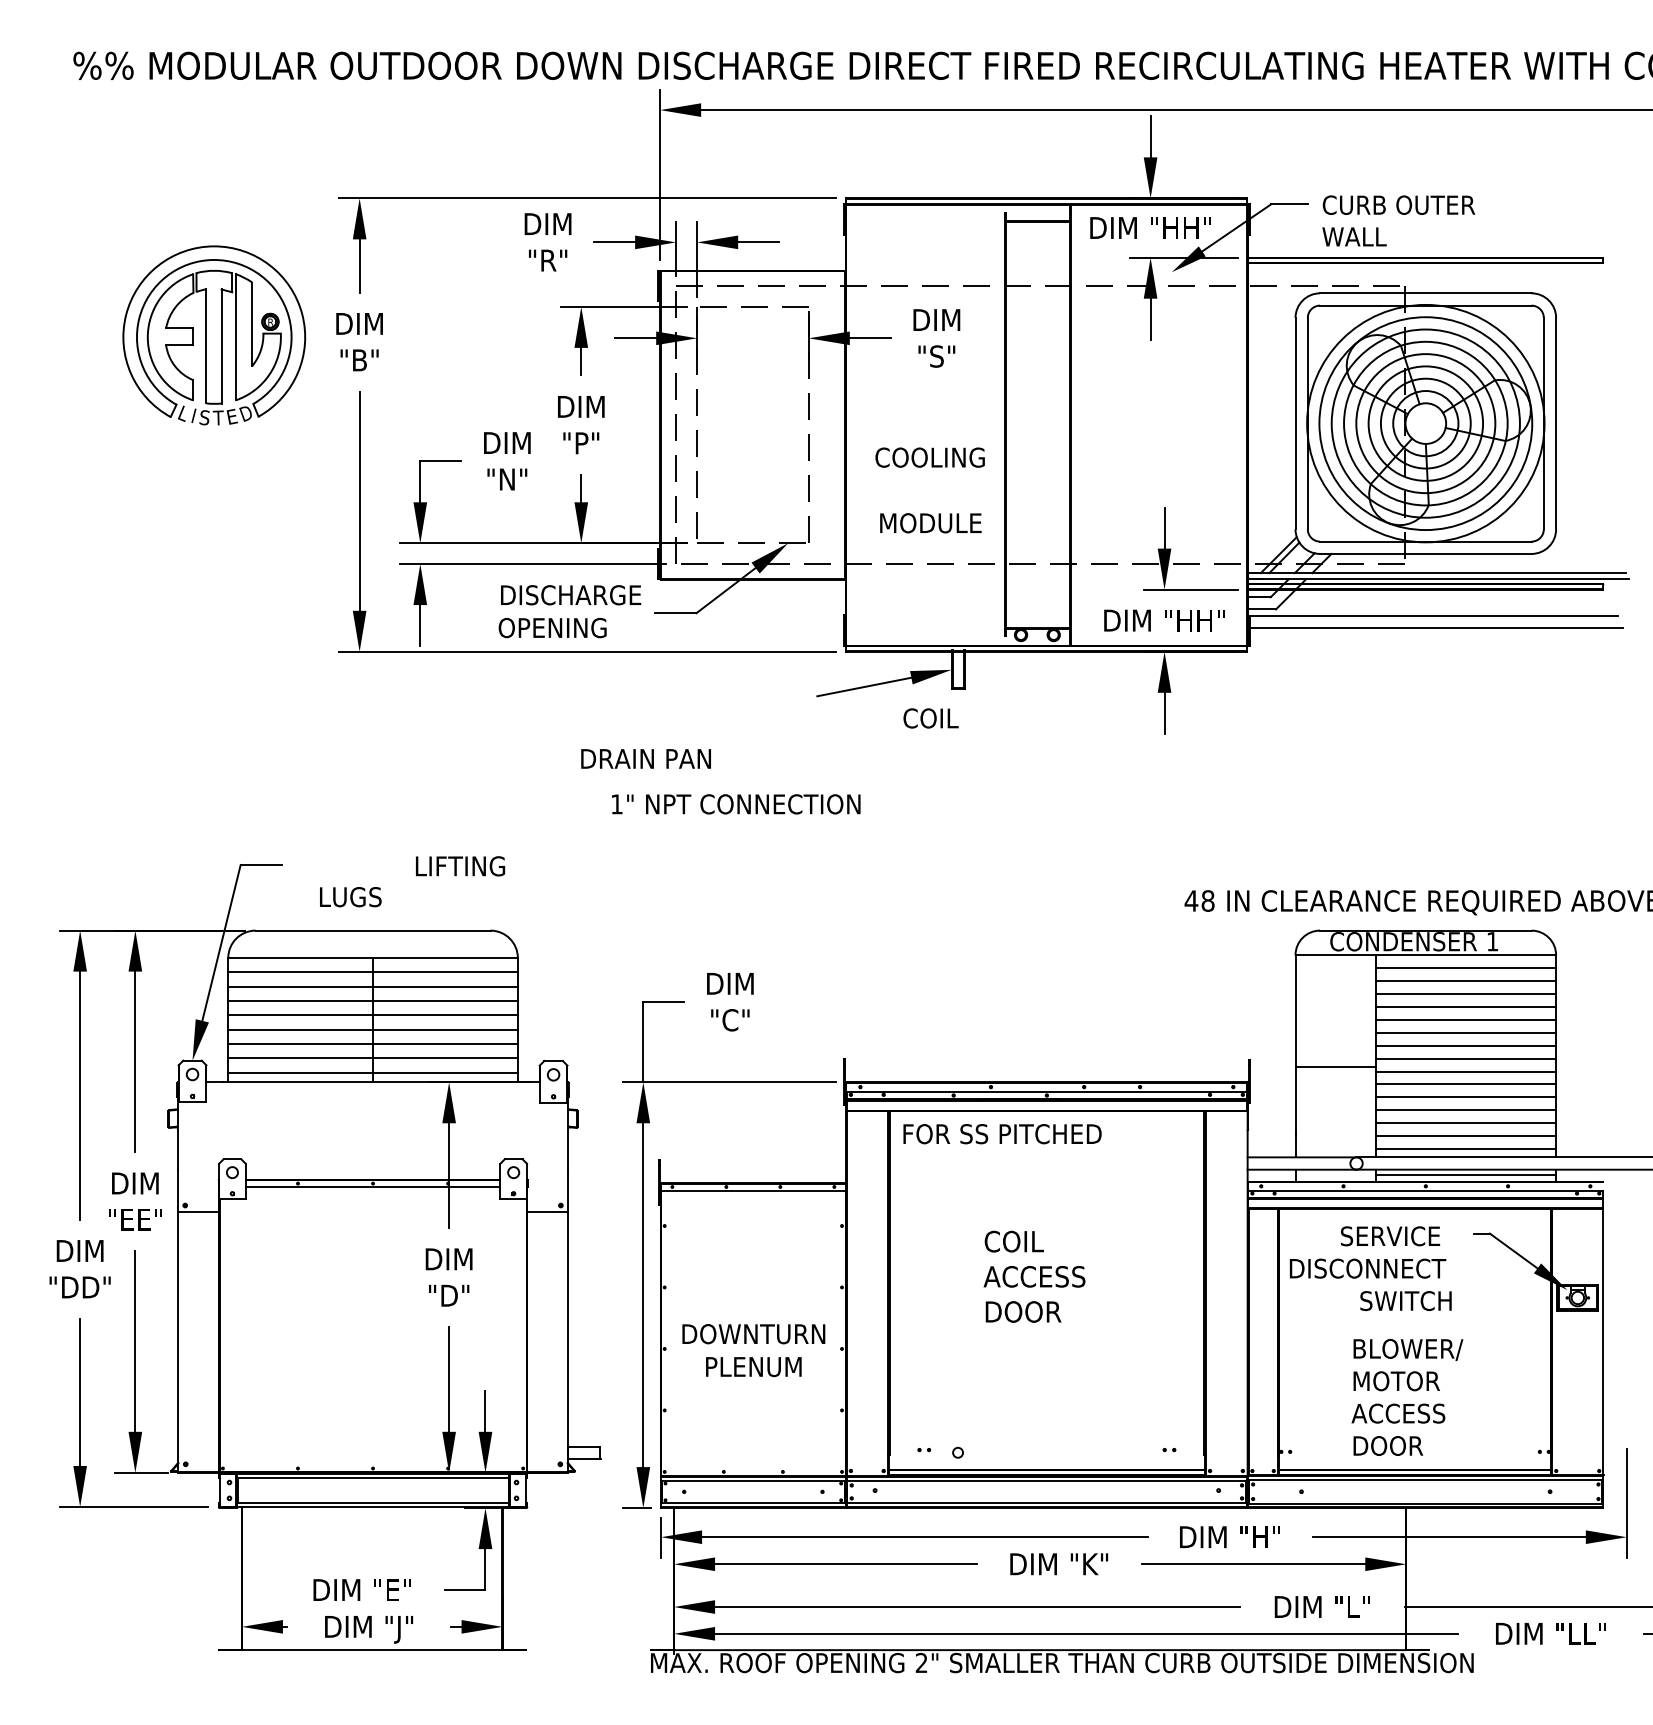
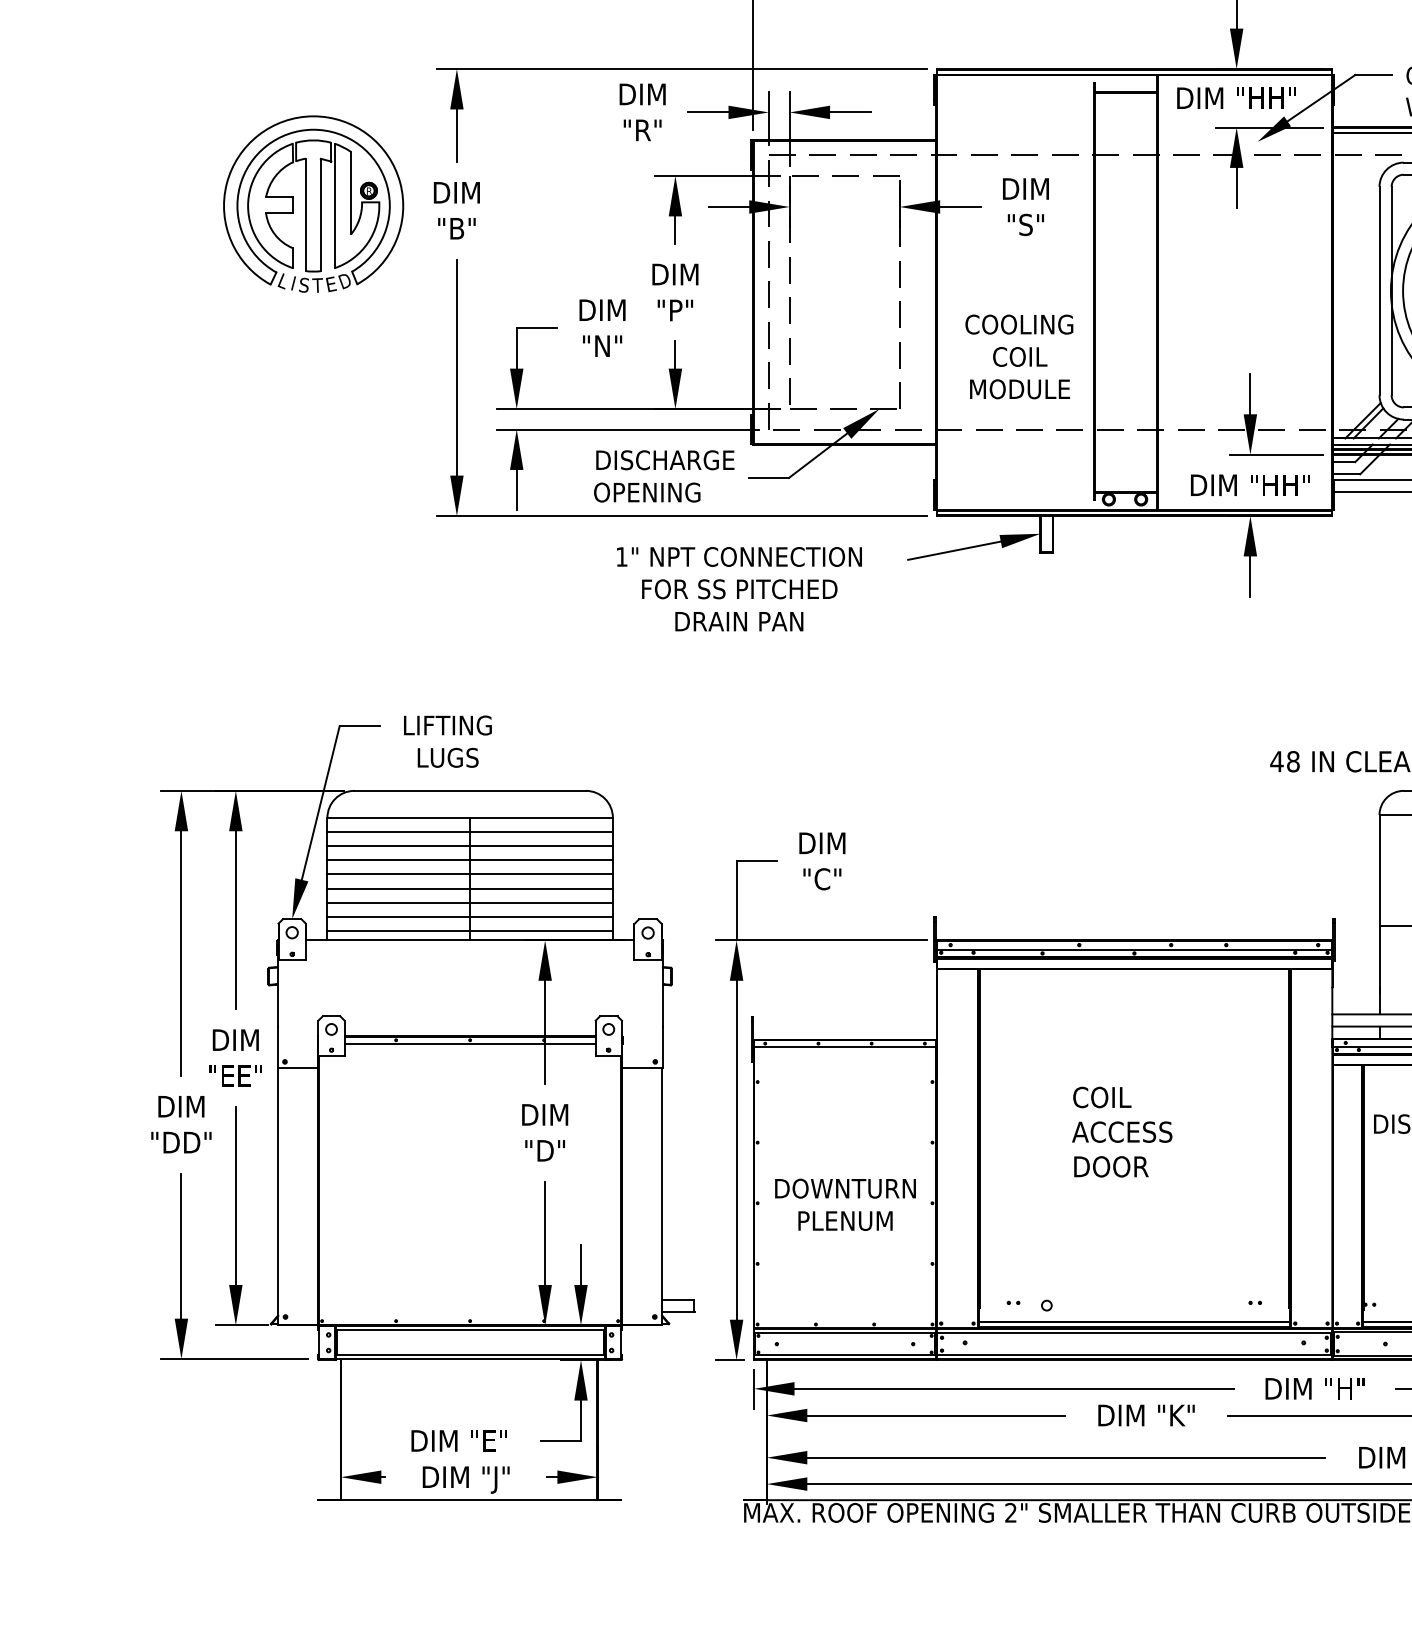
text: (930, 718) -> (1019, 357), moved
text: (736, 804) -> (739, 557), moved
text: (460, 866) -> (447, 725), moved
text: (1002, 1134) -> (739, 589), moved

